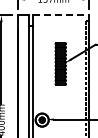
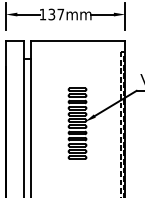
line: (61, 15) -> (78, 41), dashed -> solid

